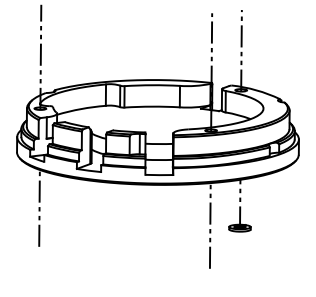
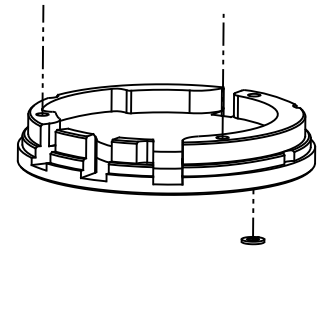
line: (241, 50) -> (254, 53), removed
line: (39, 208) -> (41, 219), removed
line: (209, 225) -> (220, 237), removed

